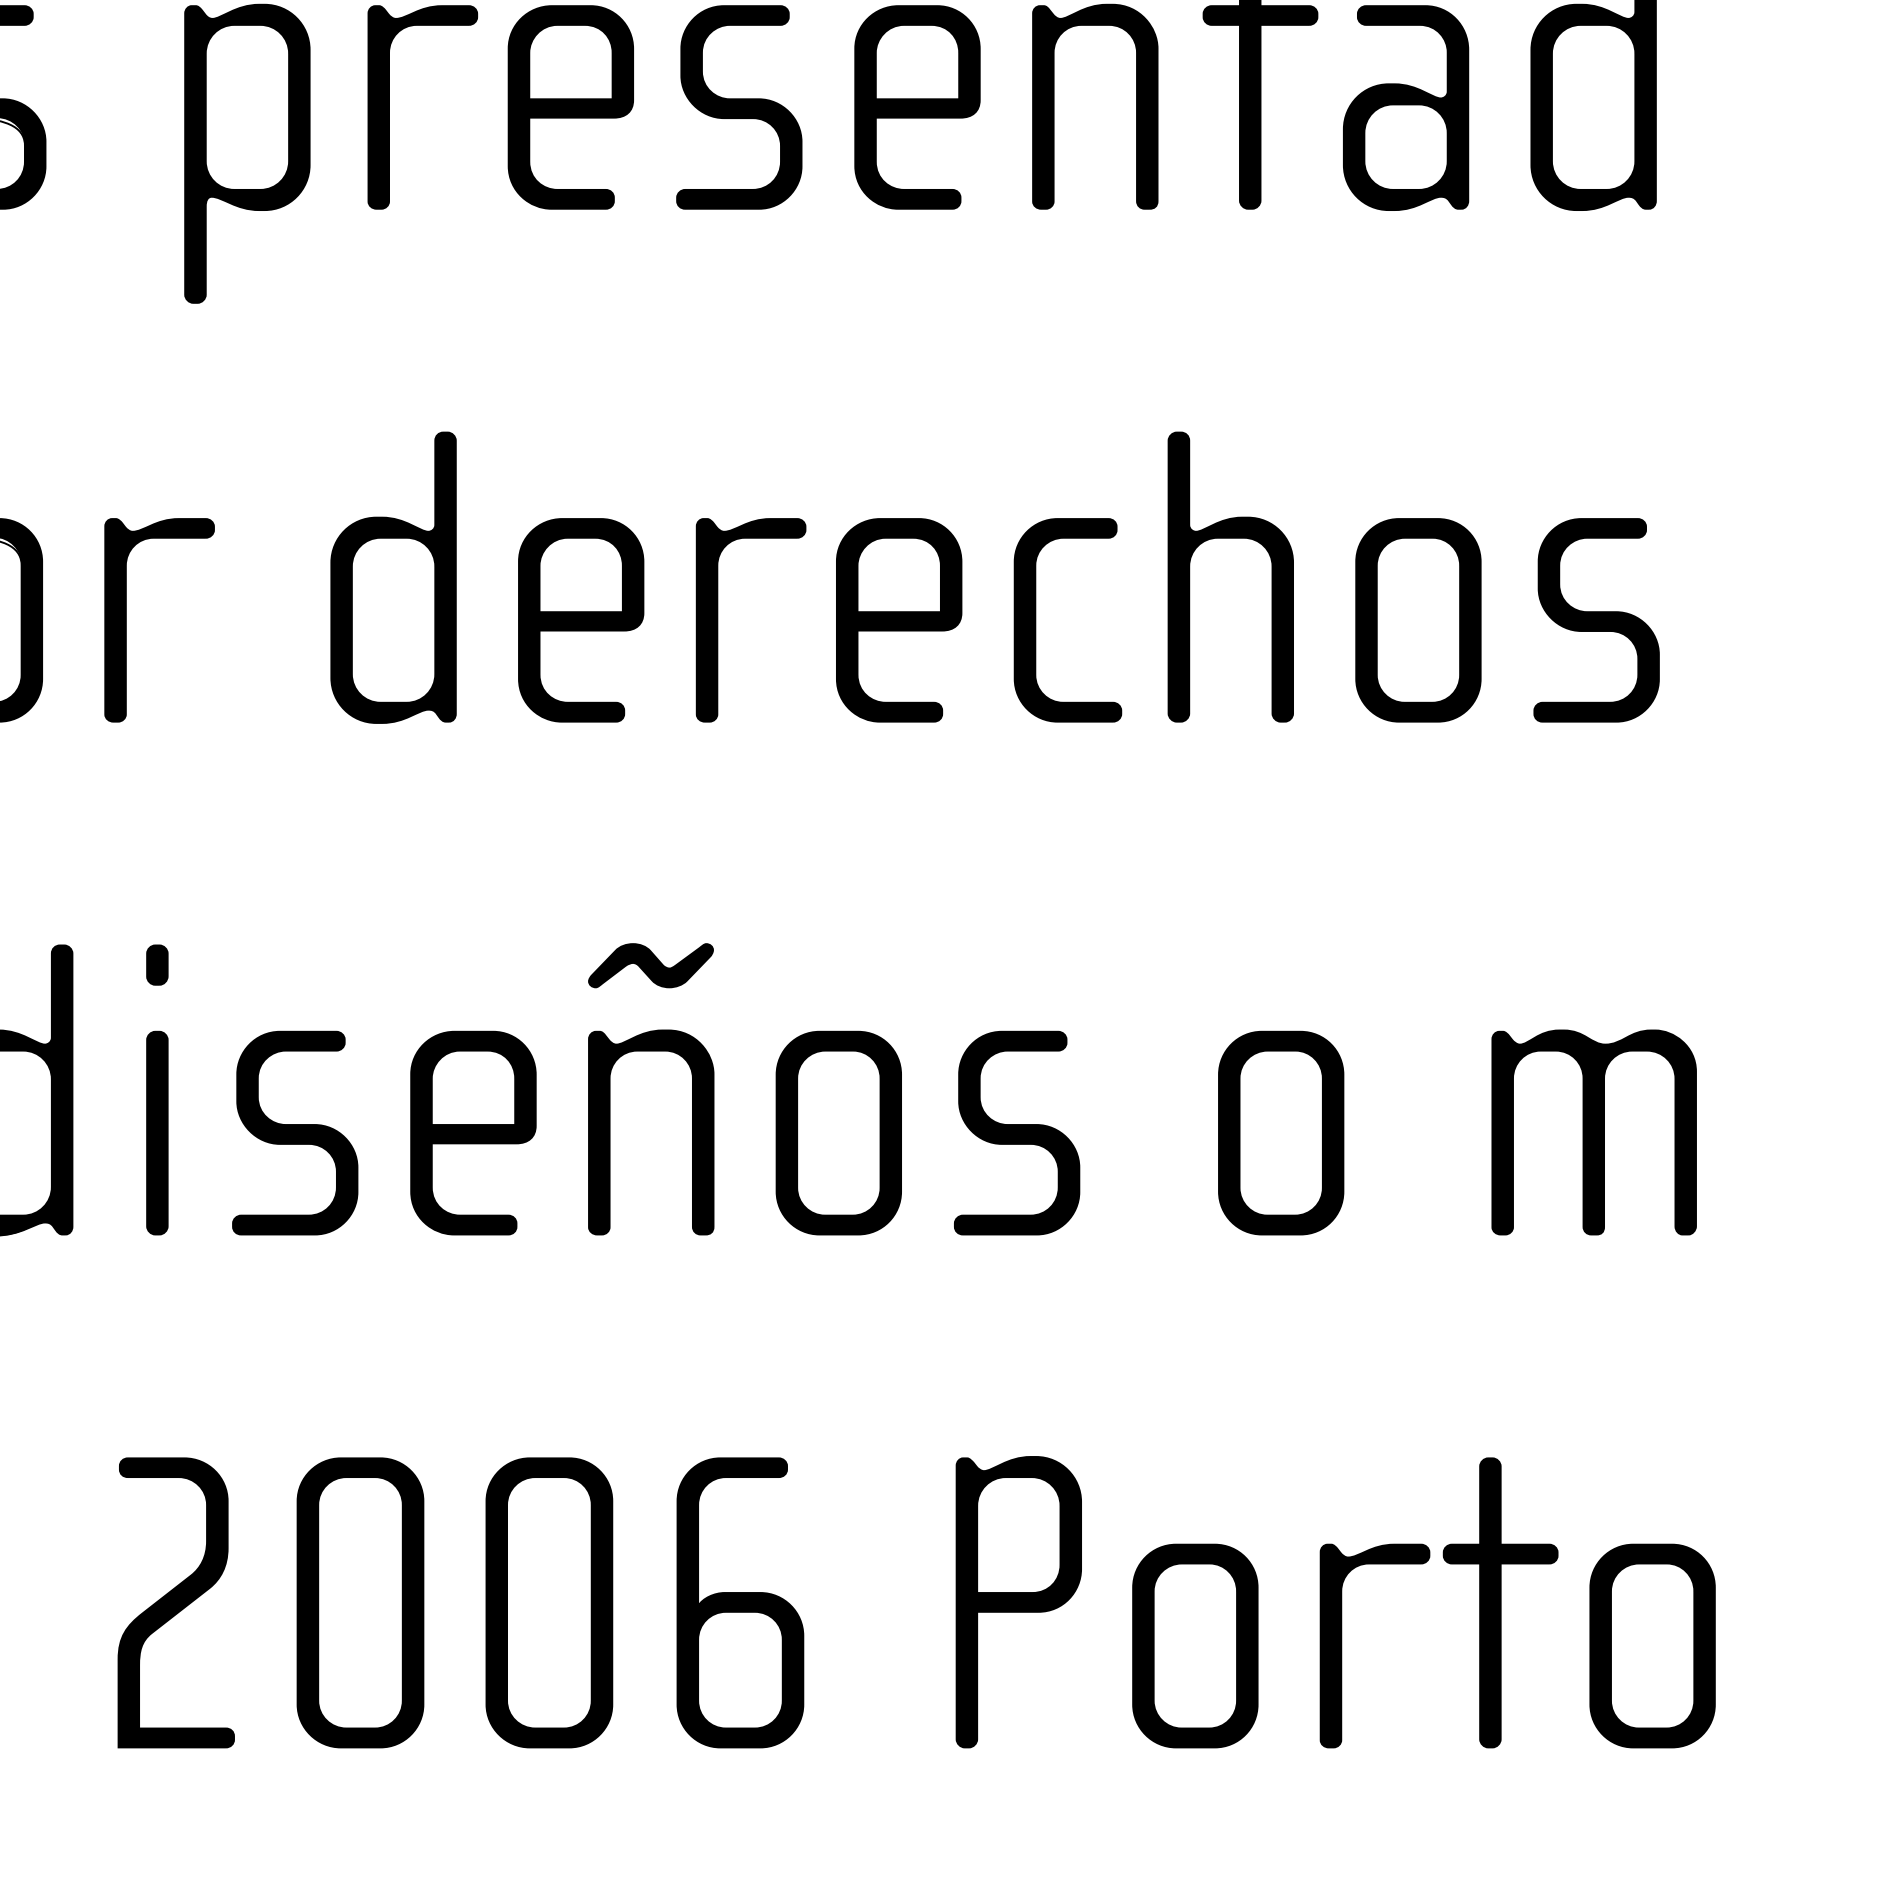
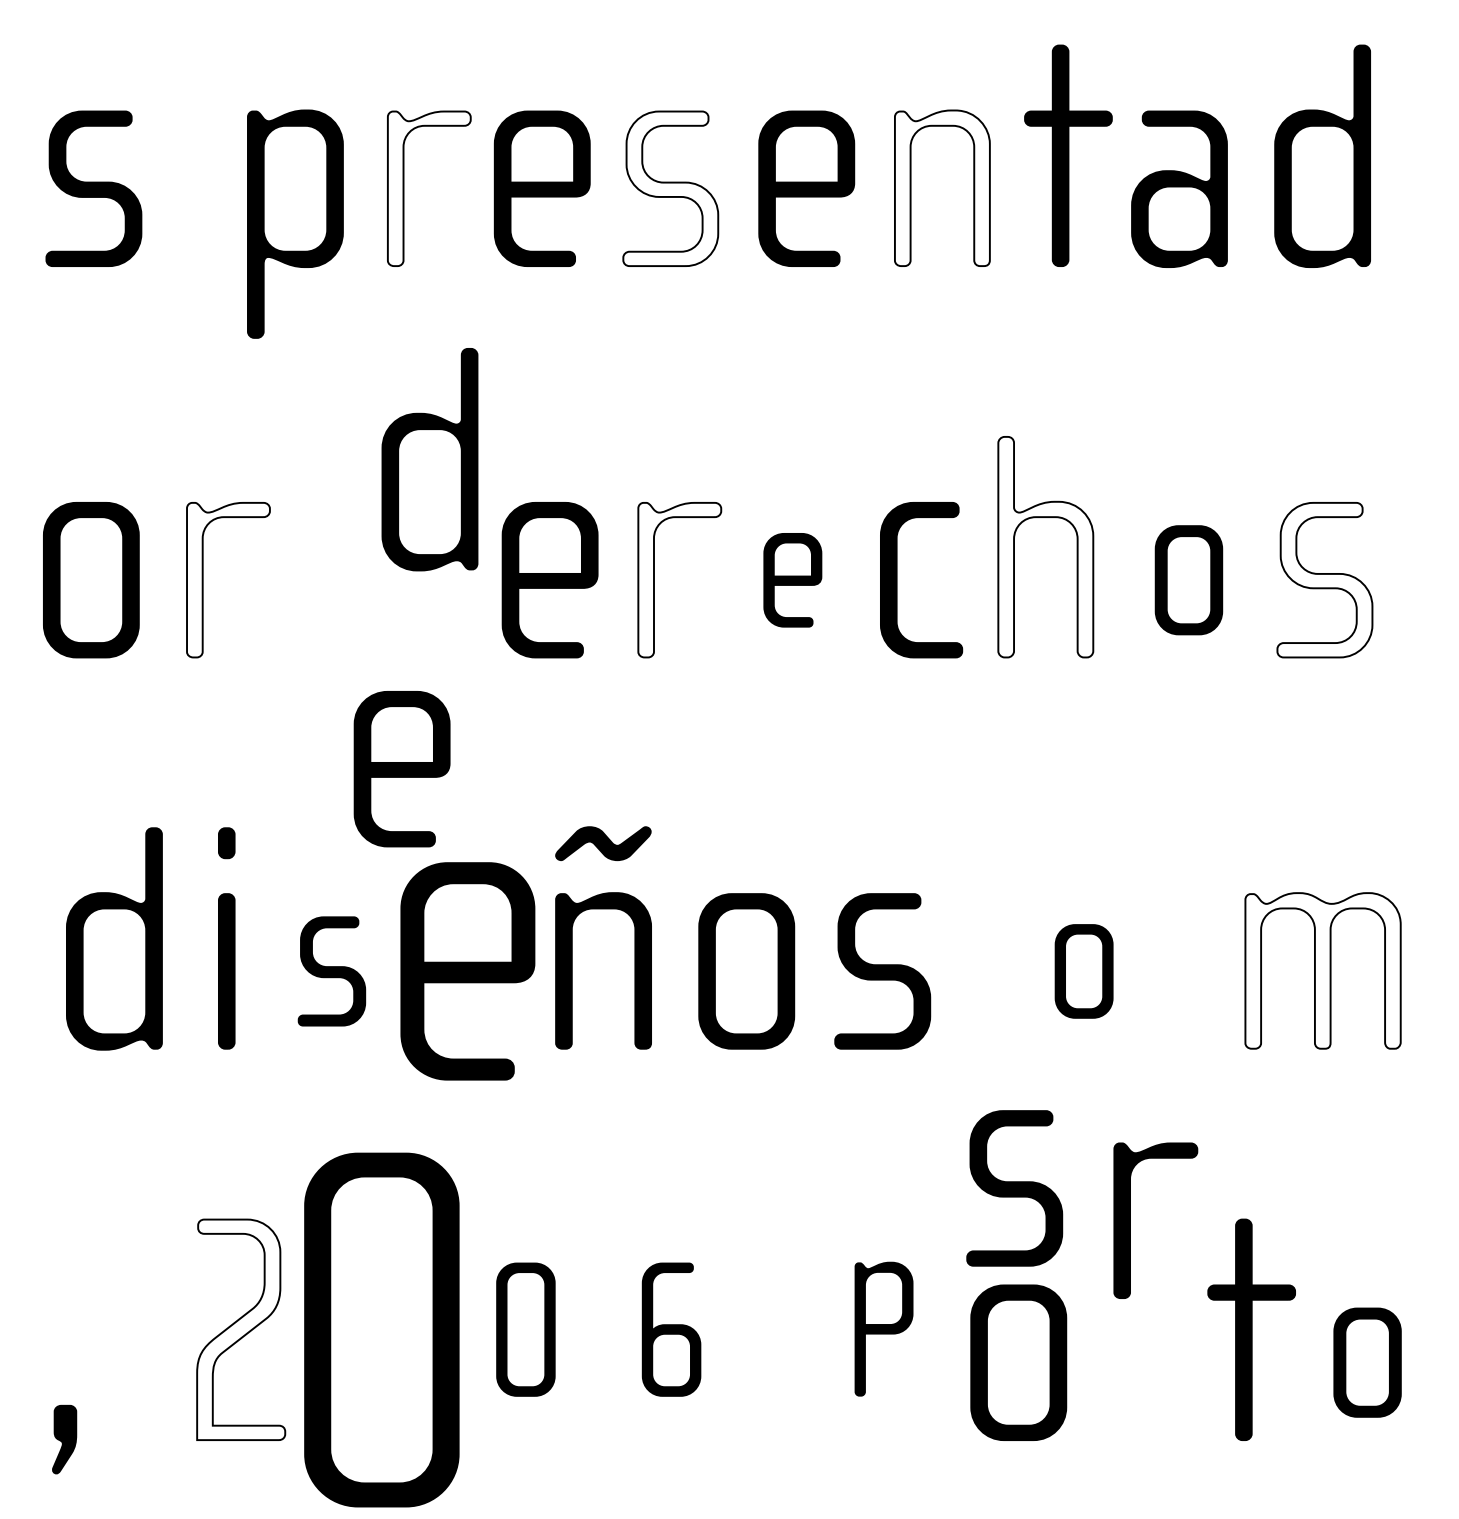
fill: (421, 107) -> (428, 188), removed
fill: (738, 107) -> (670, 188), removed
fill: (1094, 107) -> (941, 188), removed
fill: (1230, 576) -> (1045, 546), removed
part: (392, 577) -> (429, 459), moved
fill: (159, 619) -> (228, 579), removed
fill: (750, 619) -> (679, 579), removed
fill: (1596, 619) -> (1324, 579), removed
part: (898, 620) -> (792, 580), size x0.6
part: (1417, 620) -> (1188, 580), size x0.7
part: (386, 868) -> (401, 769), added
fill: (1593, 1131) -> (1322, 970), removed
part: (294, 1133) -> (331, 971), size x0.7
part: (472, 1133) -> (467, 971), size x1.4
part: (1280, 1133) -> (1083, 971), size x0.6
part: (1189, 1417) -> (1014, 1188), added
part: (1018, 1601) -> (883, 1328), size x0.6
fill: (176, 1602) -> (241, 1329), removed
part: (360, 1602) -> (381, 1329), size x1.6
part: (548, 1602) -> (525, 1329), size x0.6
part: (740, 1602) -> (671, 1329), size x0.6
part: (1341, 1645) -> (1130, 1220), moved
part: (1652, 1645) -> (1367, 1362), size x0.7

